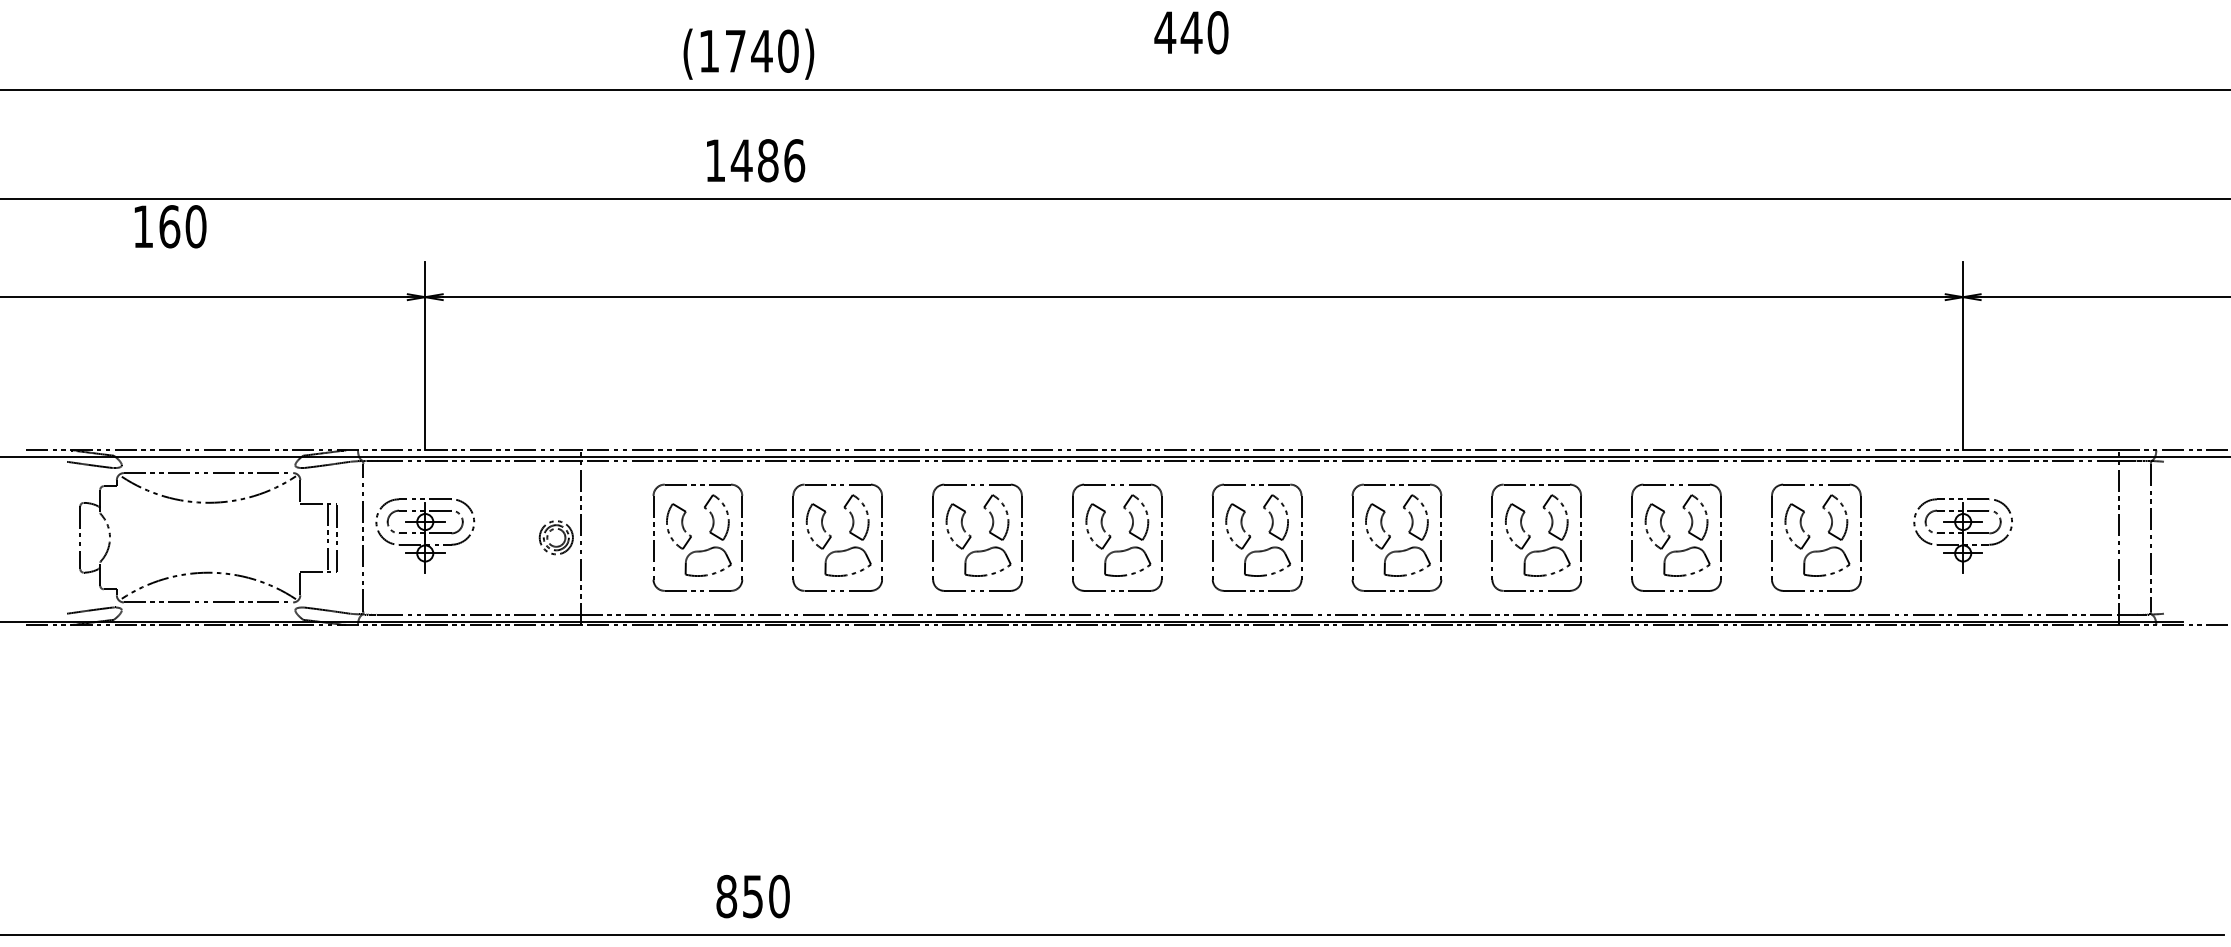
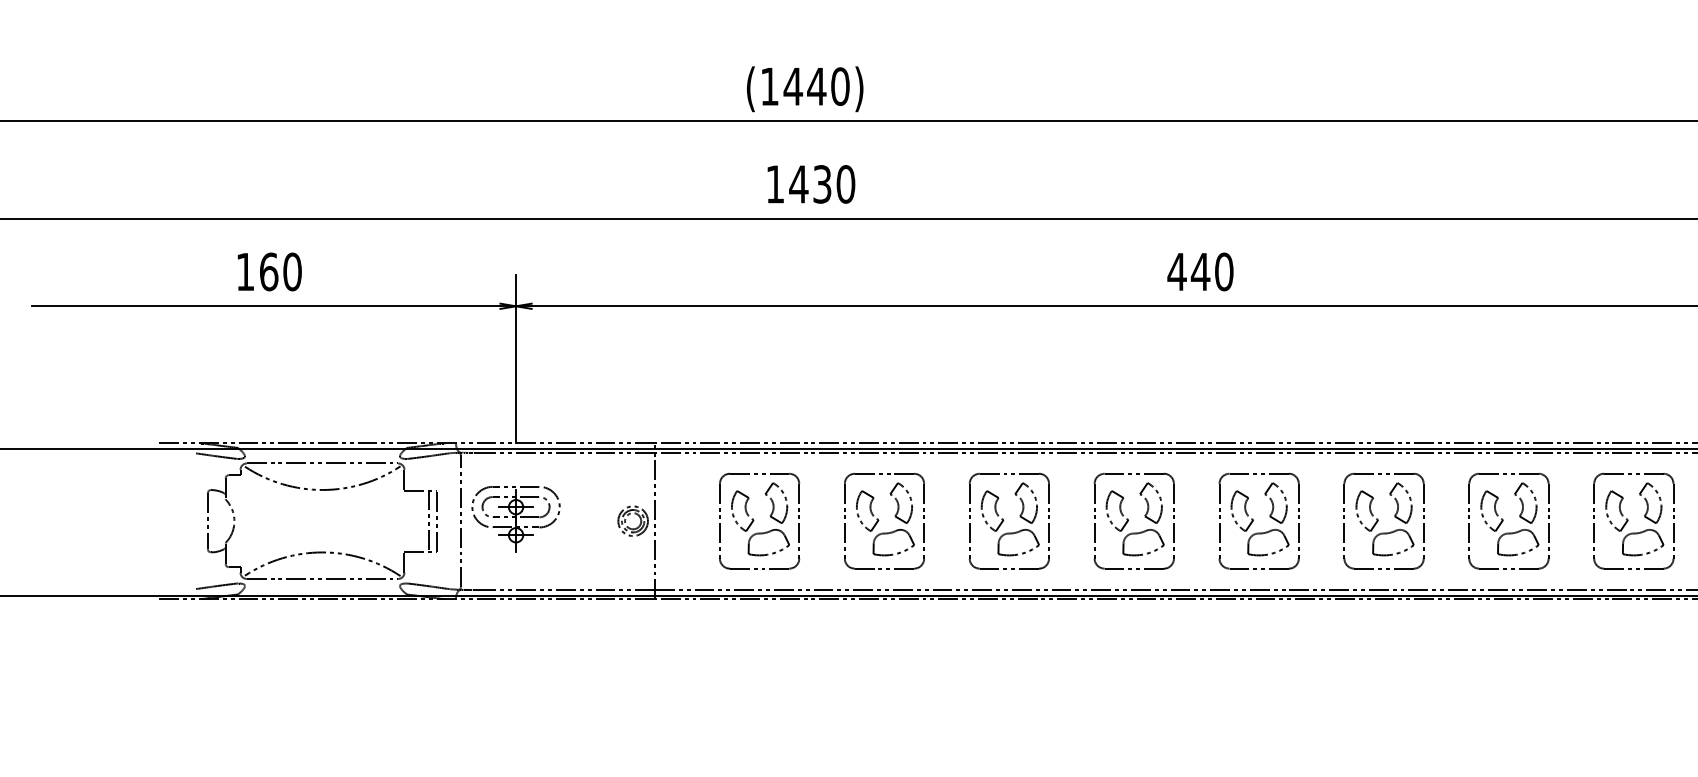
text: (1191, 32) -> (1200, 271), moved
text: (735, 51) -> (793, 86), (1740) -> (1440)
text: (781, 160) -> (834, 184), 1486 -> 1430
text: (170, 226) -> (269, 271), moved

